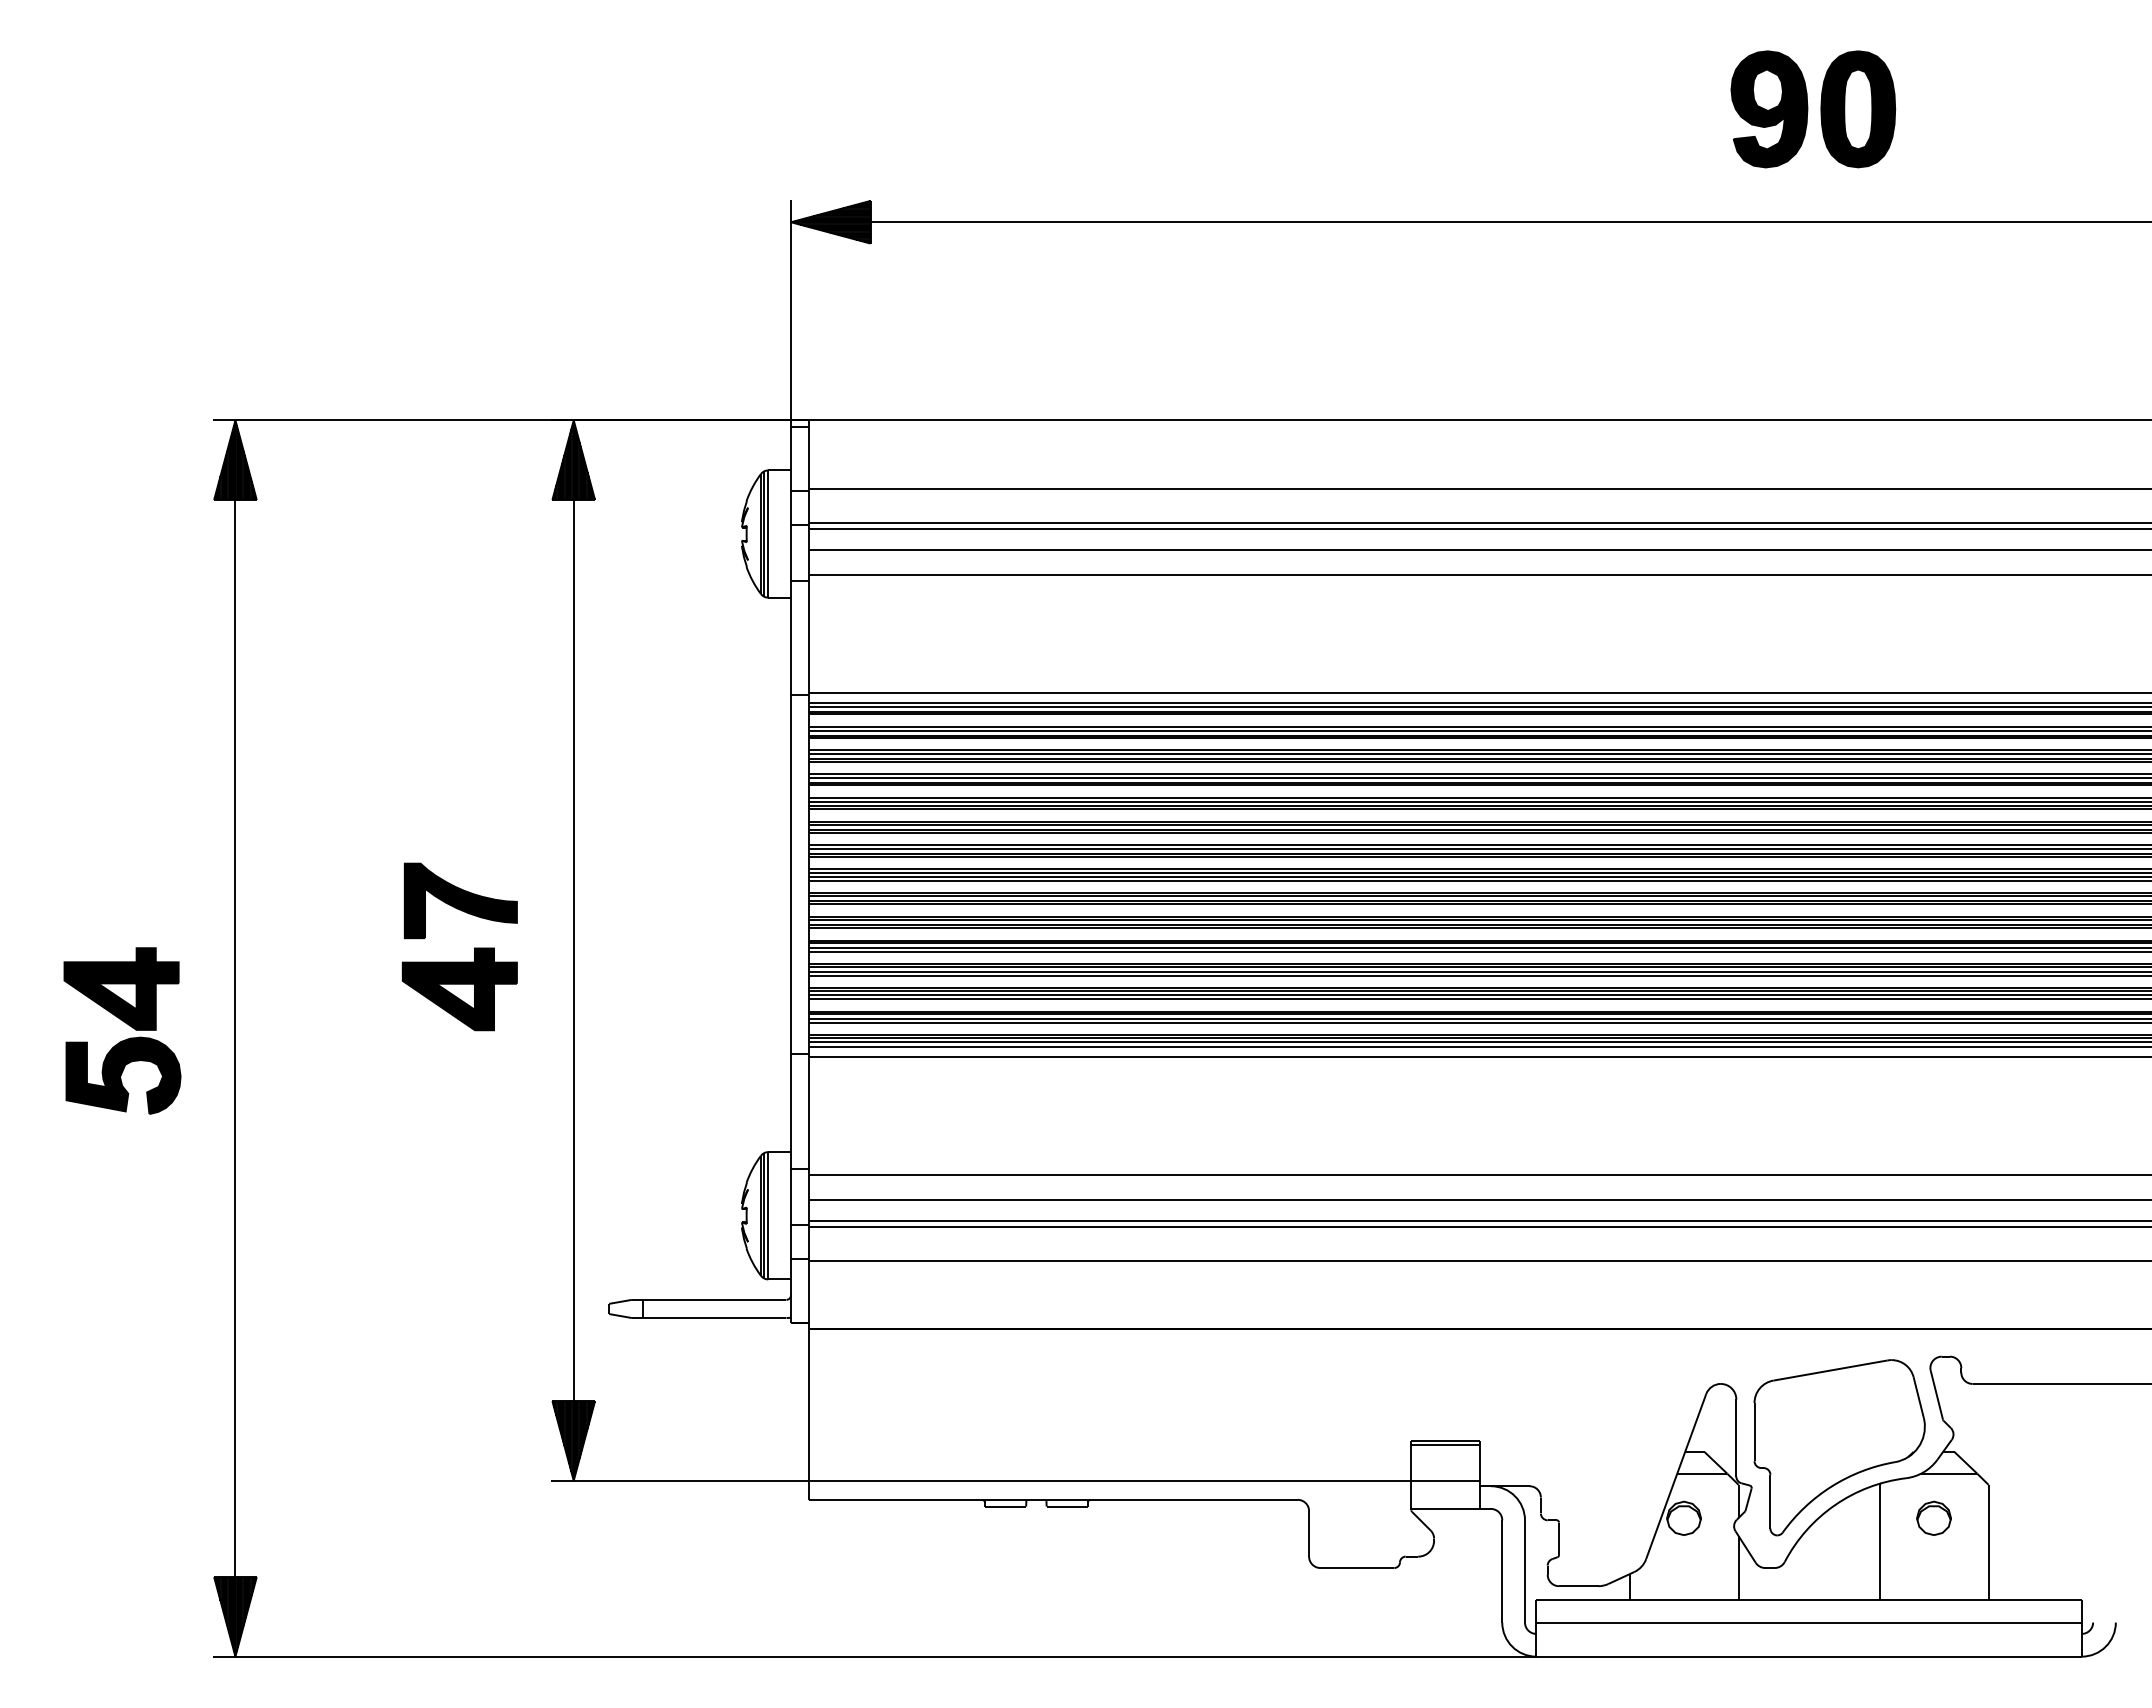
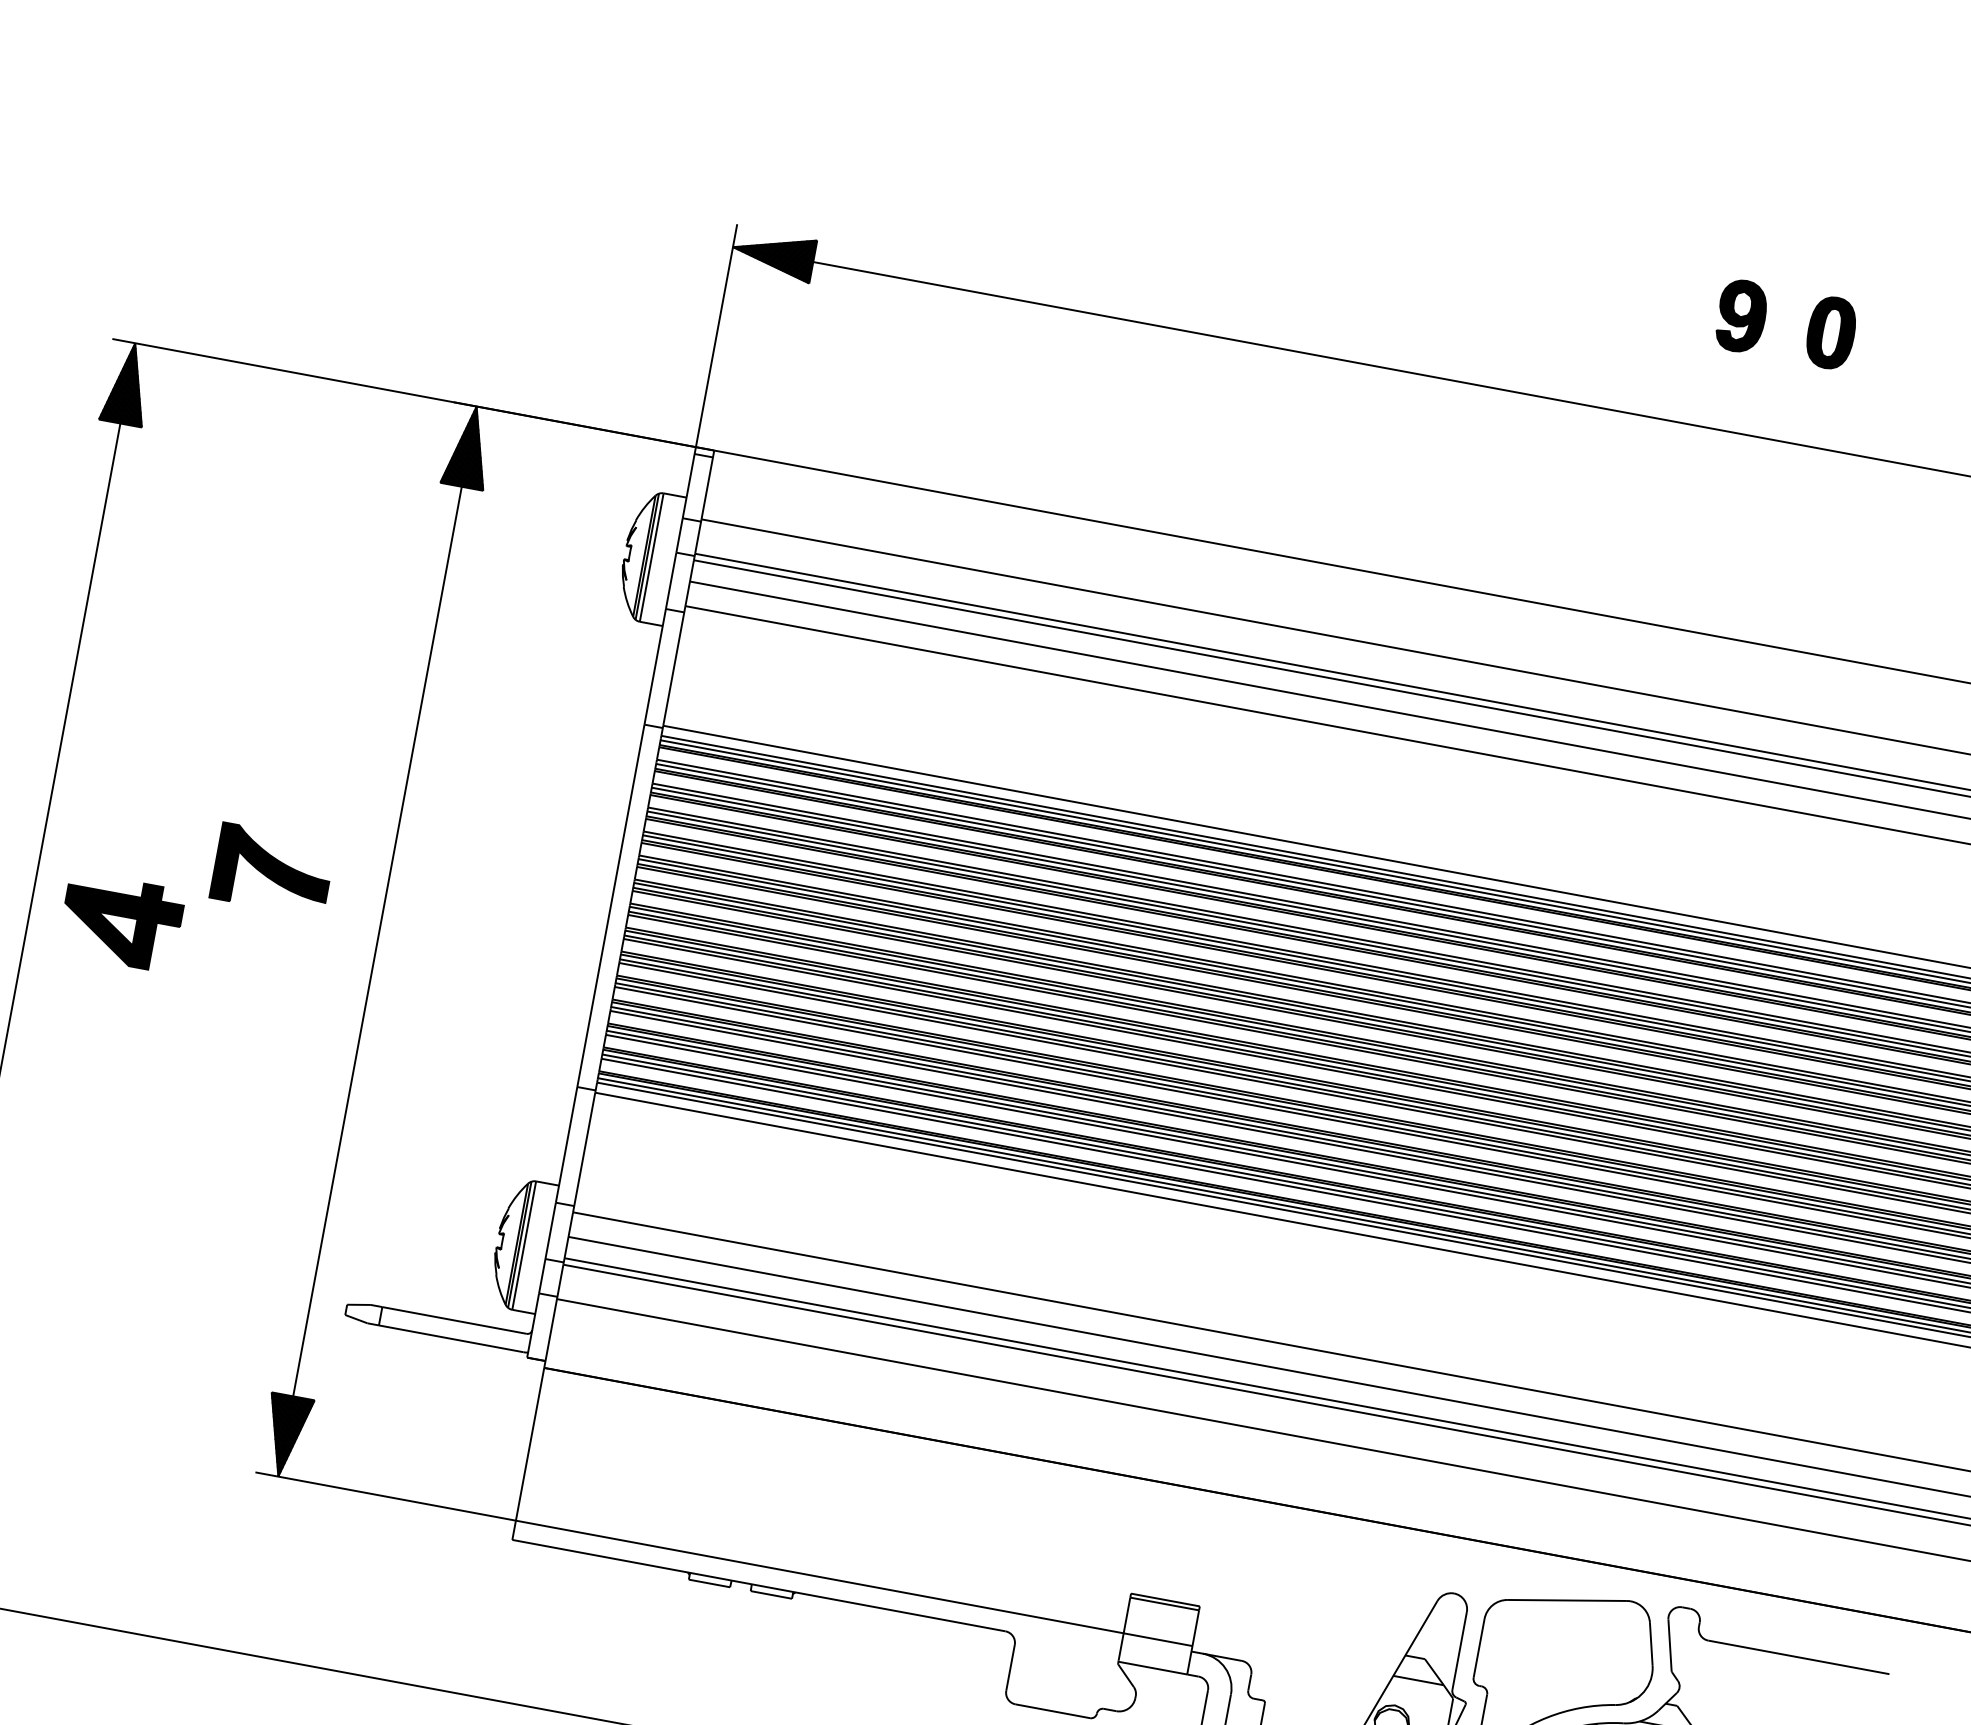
part: (1769, 109) -> (1741, 316), size x0.6
part: (1858, 109) -> (1831, 333), size x0.6
part: (459, 989) -> (120, 922), moved

